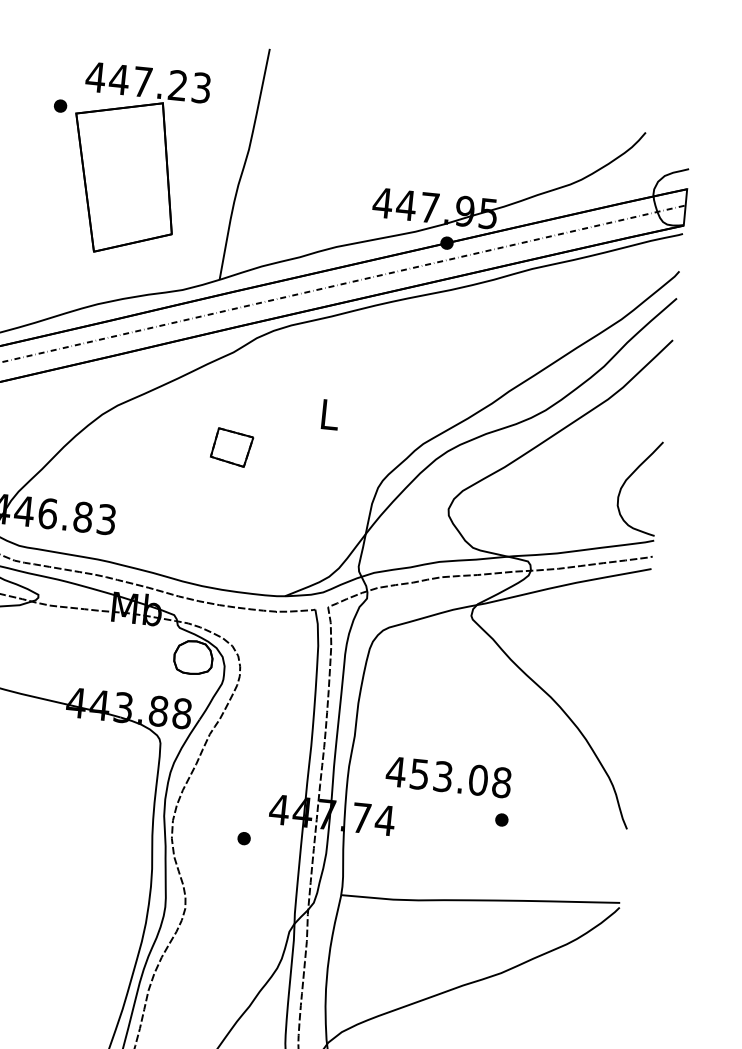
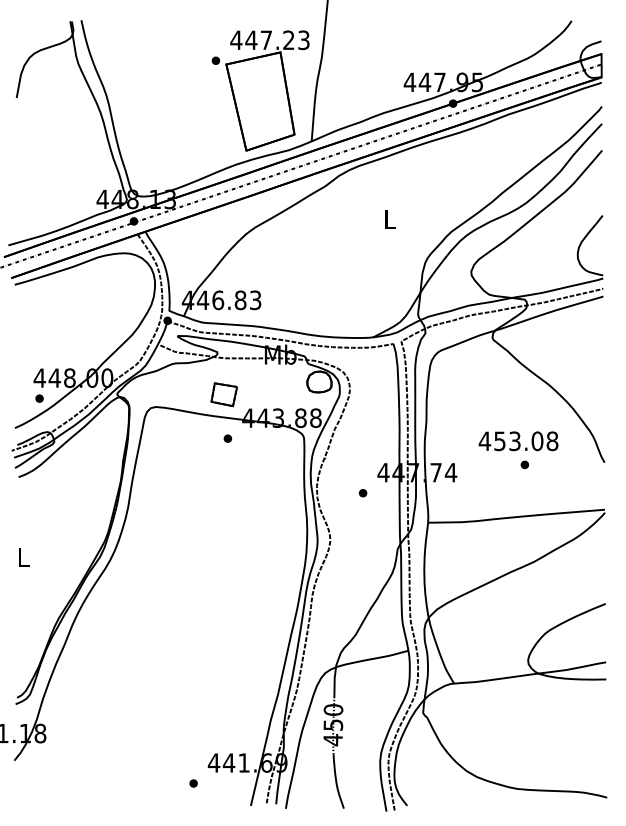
part: (125, 159) -> (260, 90), moved
part: (230, 447) -> (223, 394), moved
part: (40, 731) -> (227, 438), added
text: (448, 777) -> (518, 441), moved

